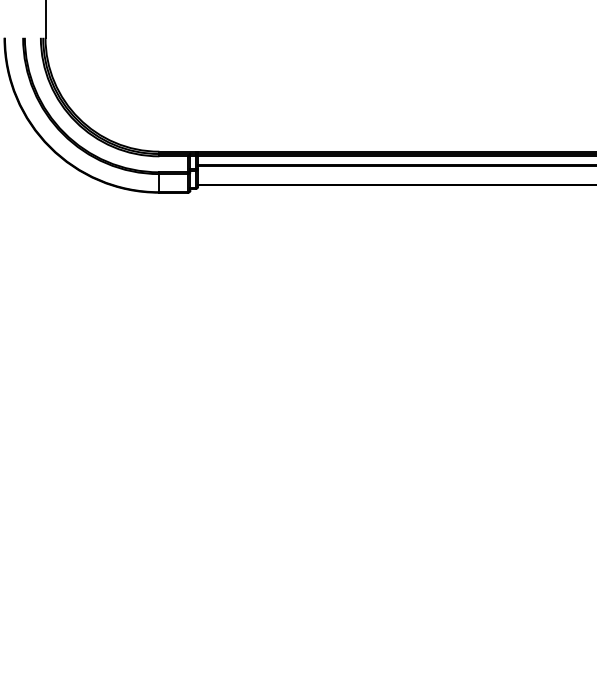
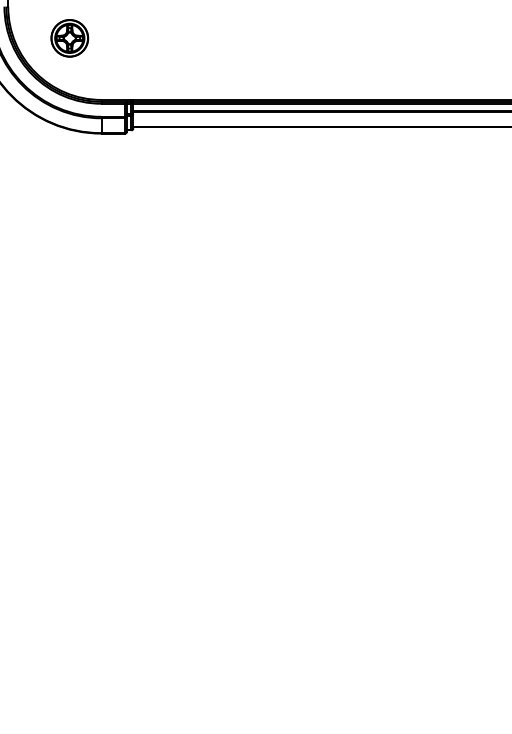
part: (120, 76) -> (69, 38), added

